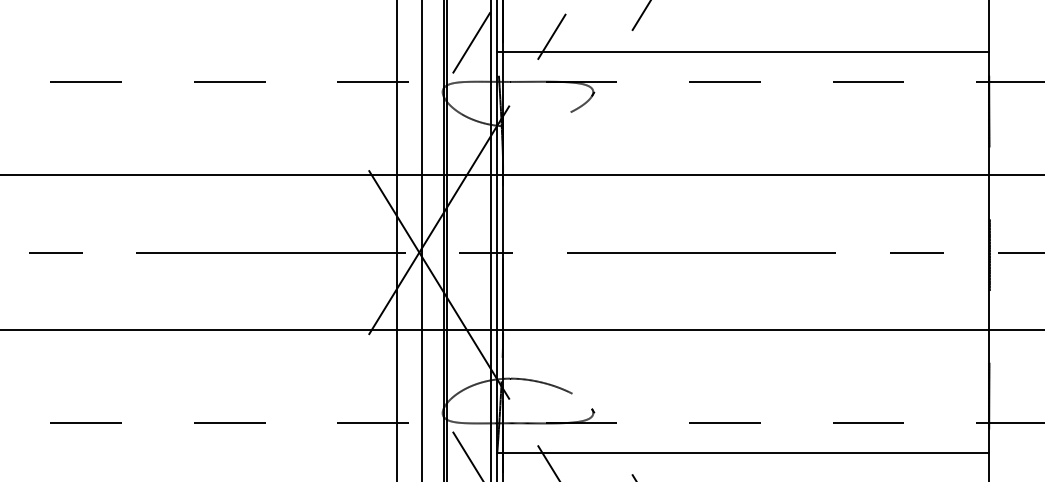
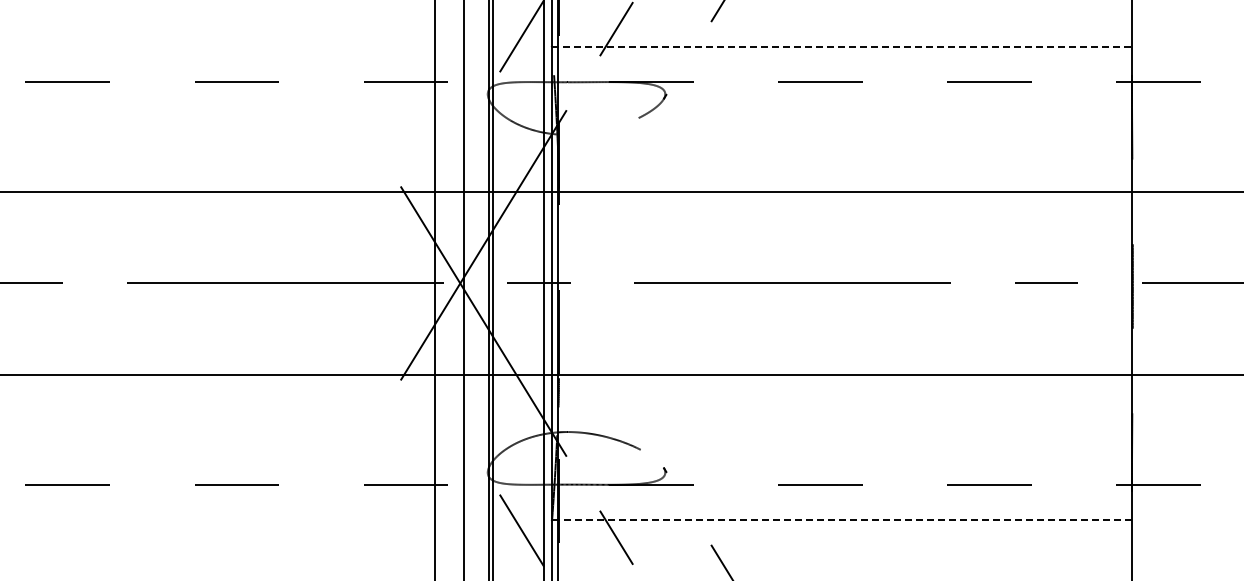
line: (743, 52) -> (842, 47), solid -> dashed
line: (742, 452) -> (841, 519), solid -> dashed

